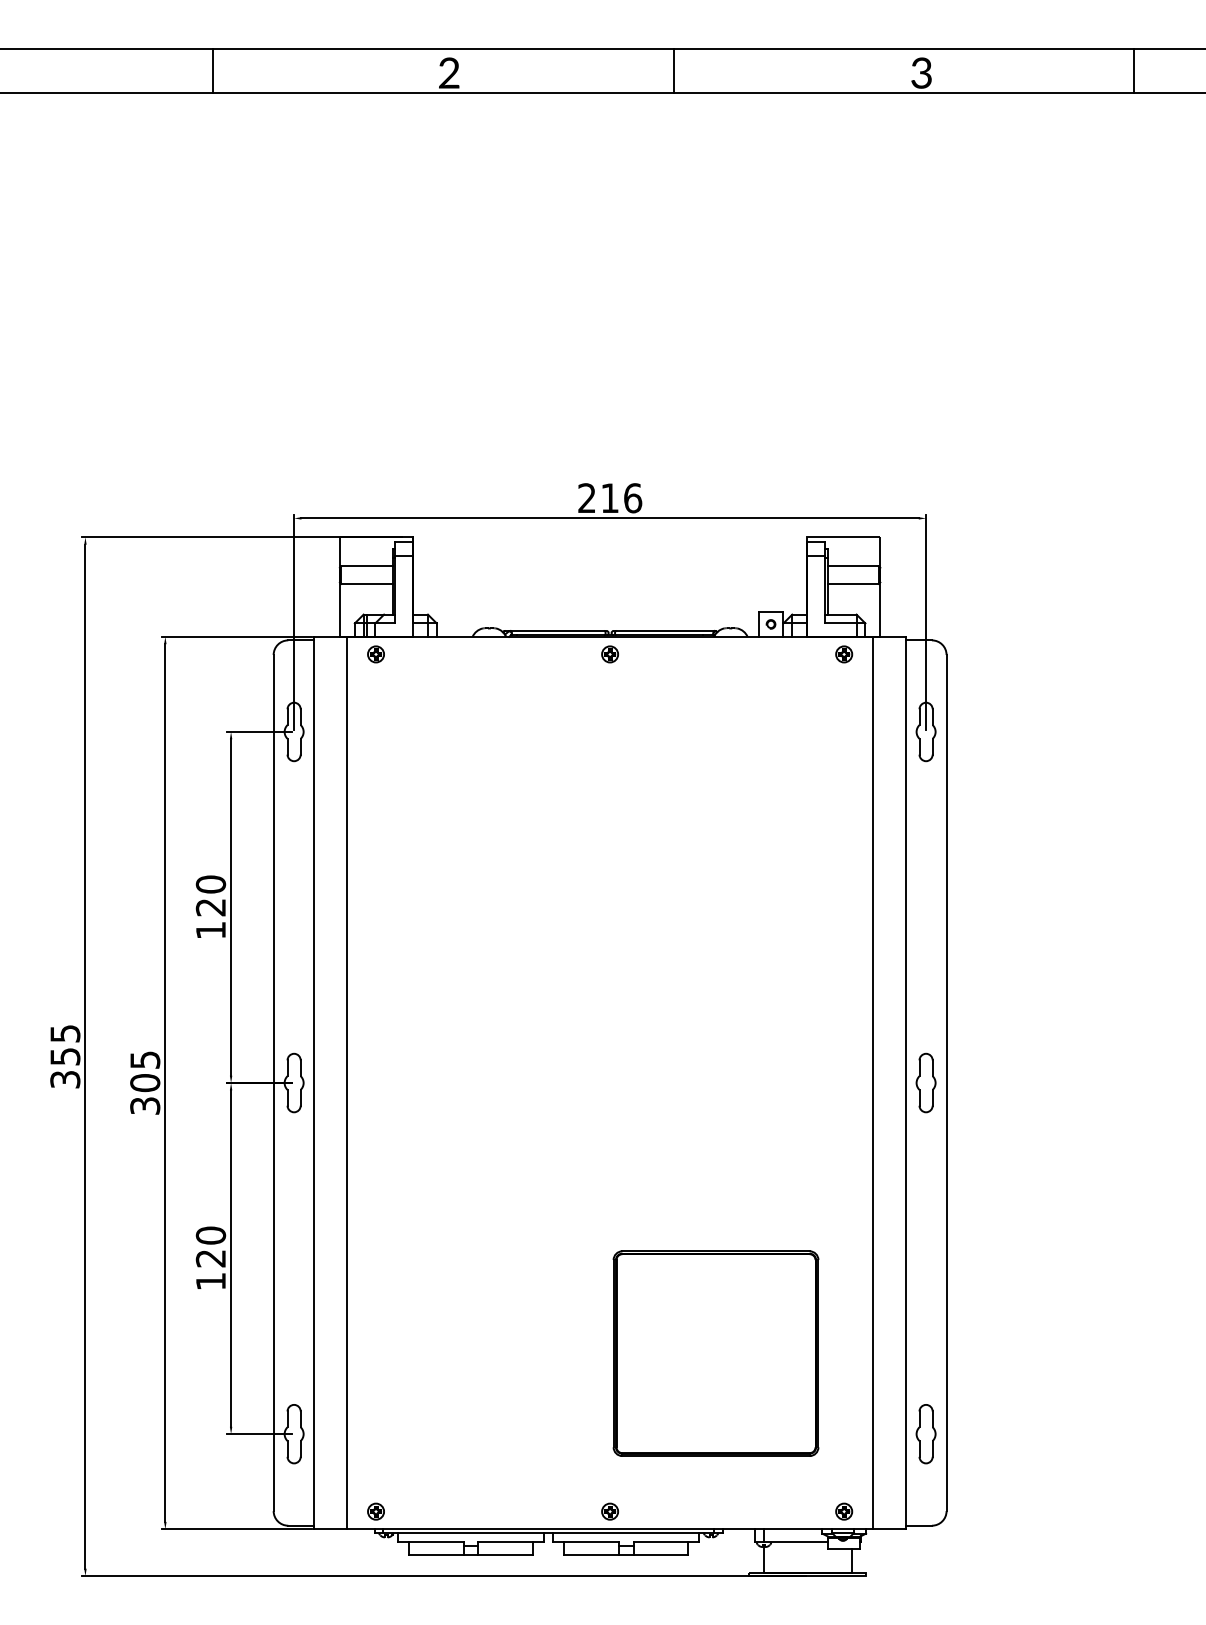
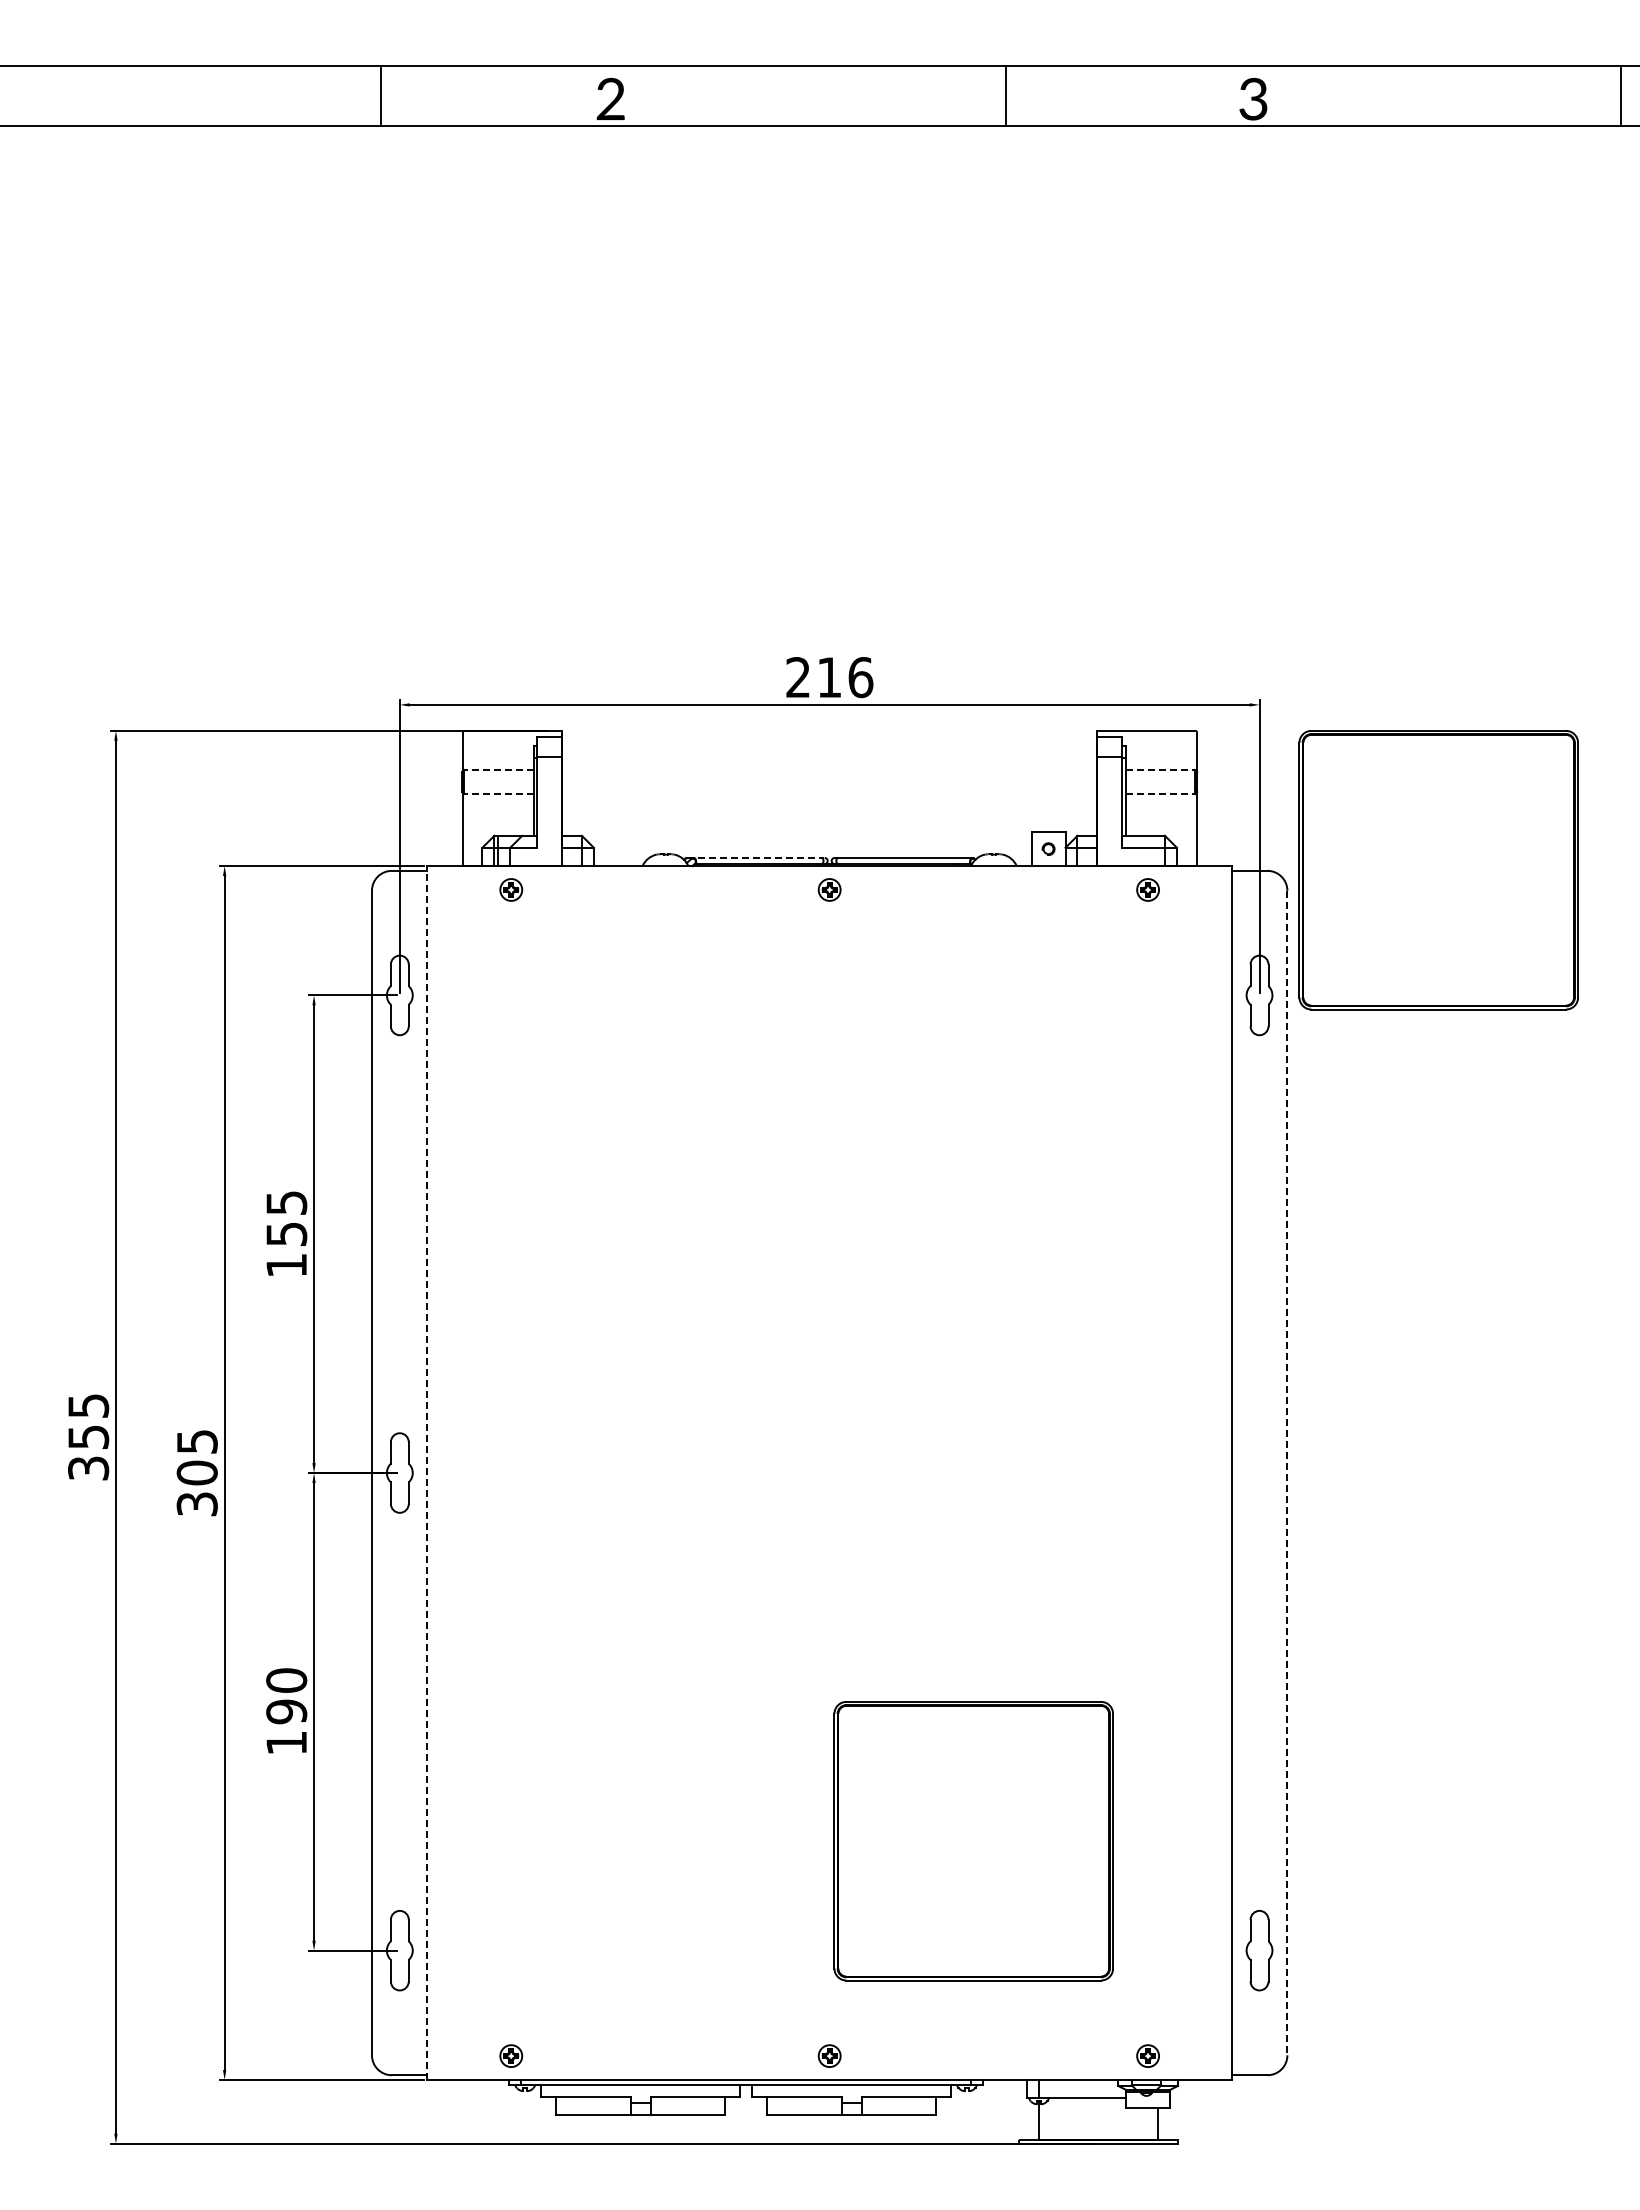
line: (213, 71) -> (381, 96), moved
line: (673, 71) -> (1006, 96), moved
line: (1134, 71) -> (1620, 96), moved
line: (366, 566) -> (498, 770), solid -> dashed
line: (853, 566) -> (1160, 770), solid -> dashed
line: (366, 584) -> (498, 794), solid -> dashed
line: (853, 584) -> (1160, 794), solid -> dashed
line: (555, 630) -> (755, 857), solid -> dashed
part: (1057, 640) -> (1438, 870), added
text: (210, 895) -> (286, 1218), 120 -> 155
part: (926, 1082) -> (1259, 1472), removed
line: (313, 1083) -> (426, 1473), solid -> dashed
line: (346, 1083) -> (471, 1473), removed
line: (873, 1083) -> (1187, 1473), removed
line: (946, 1083) -> (1287, 1473), solid -> dashed
text: (210, 1258) -> (286, 1711), 120 -> 190

